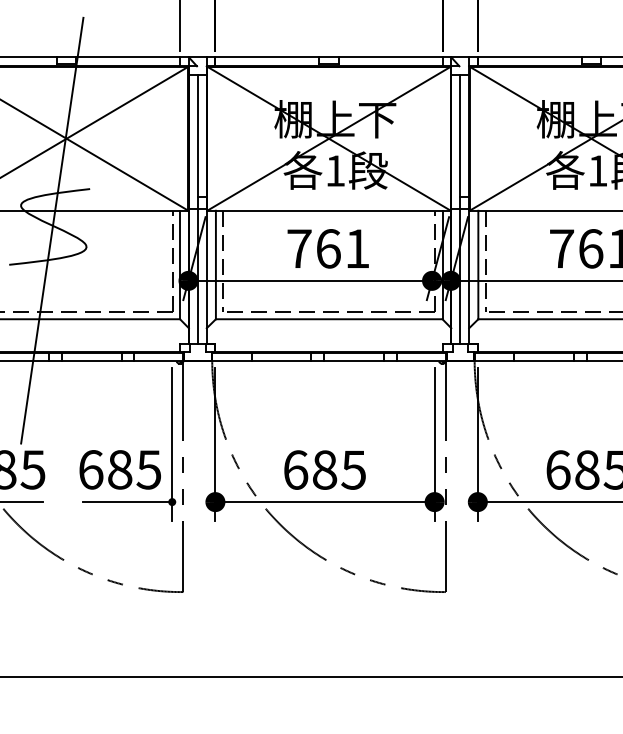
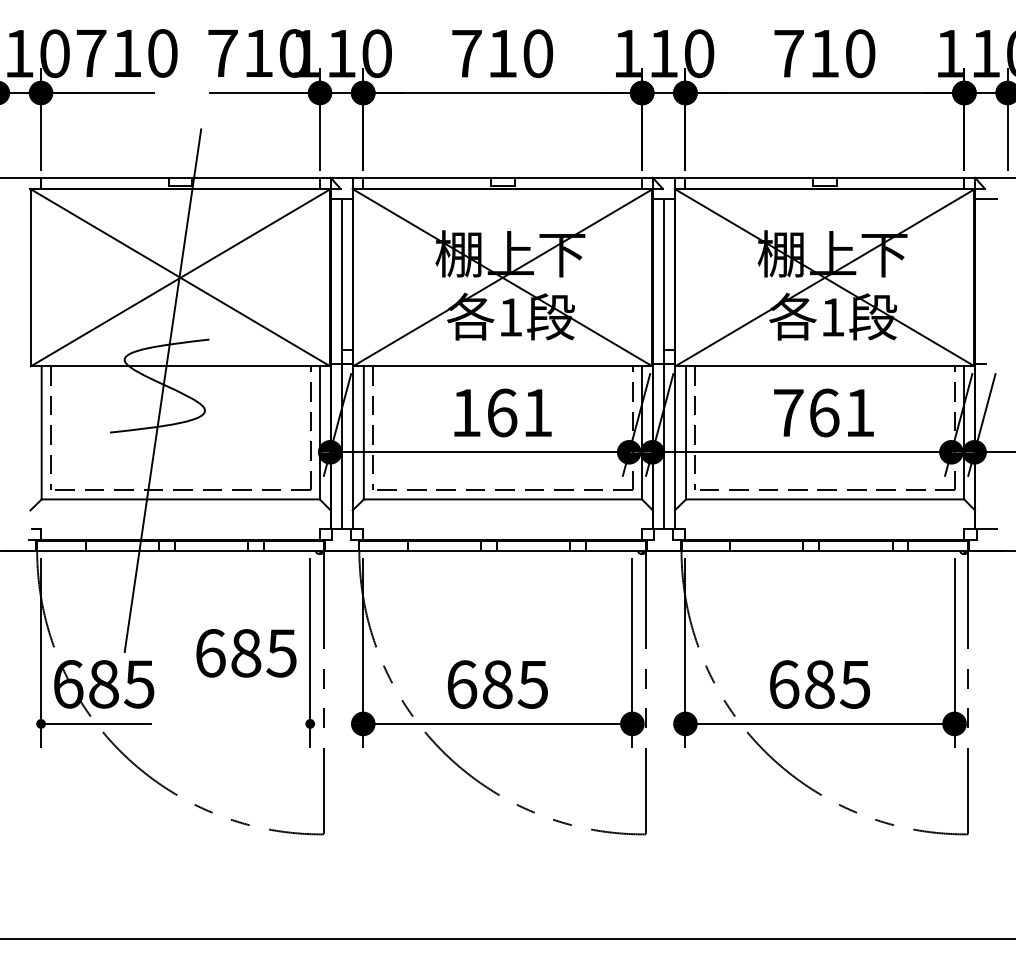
text: (299, 248) -> (466, 412), 761 -> 161
text: (120, 470) -> (246, 653), moved
line: (127, 501) -> (255, 723), removed

